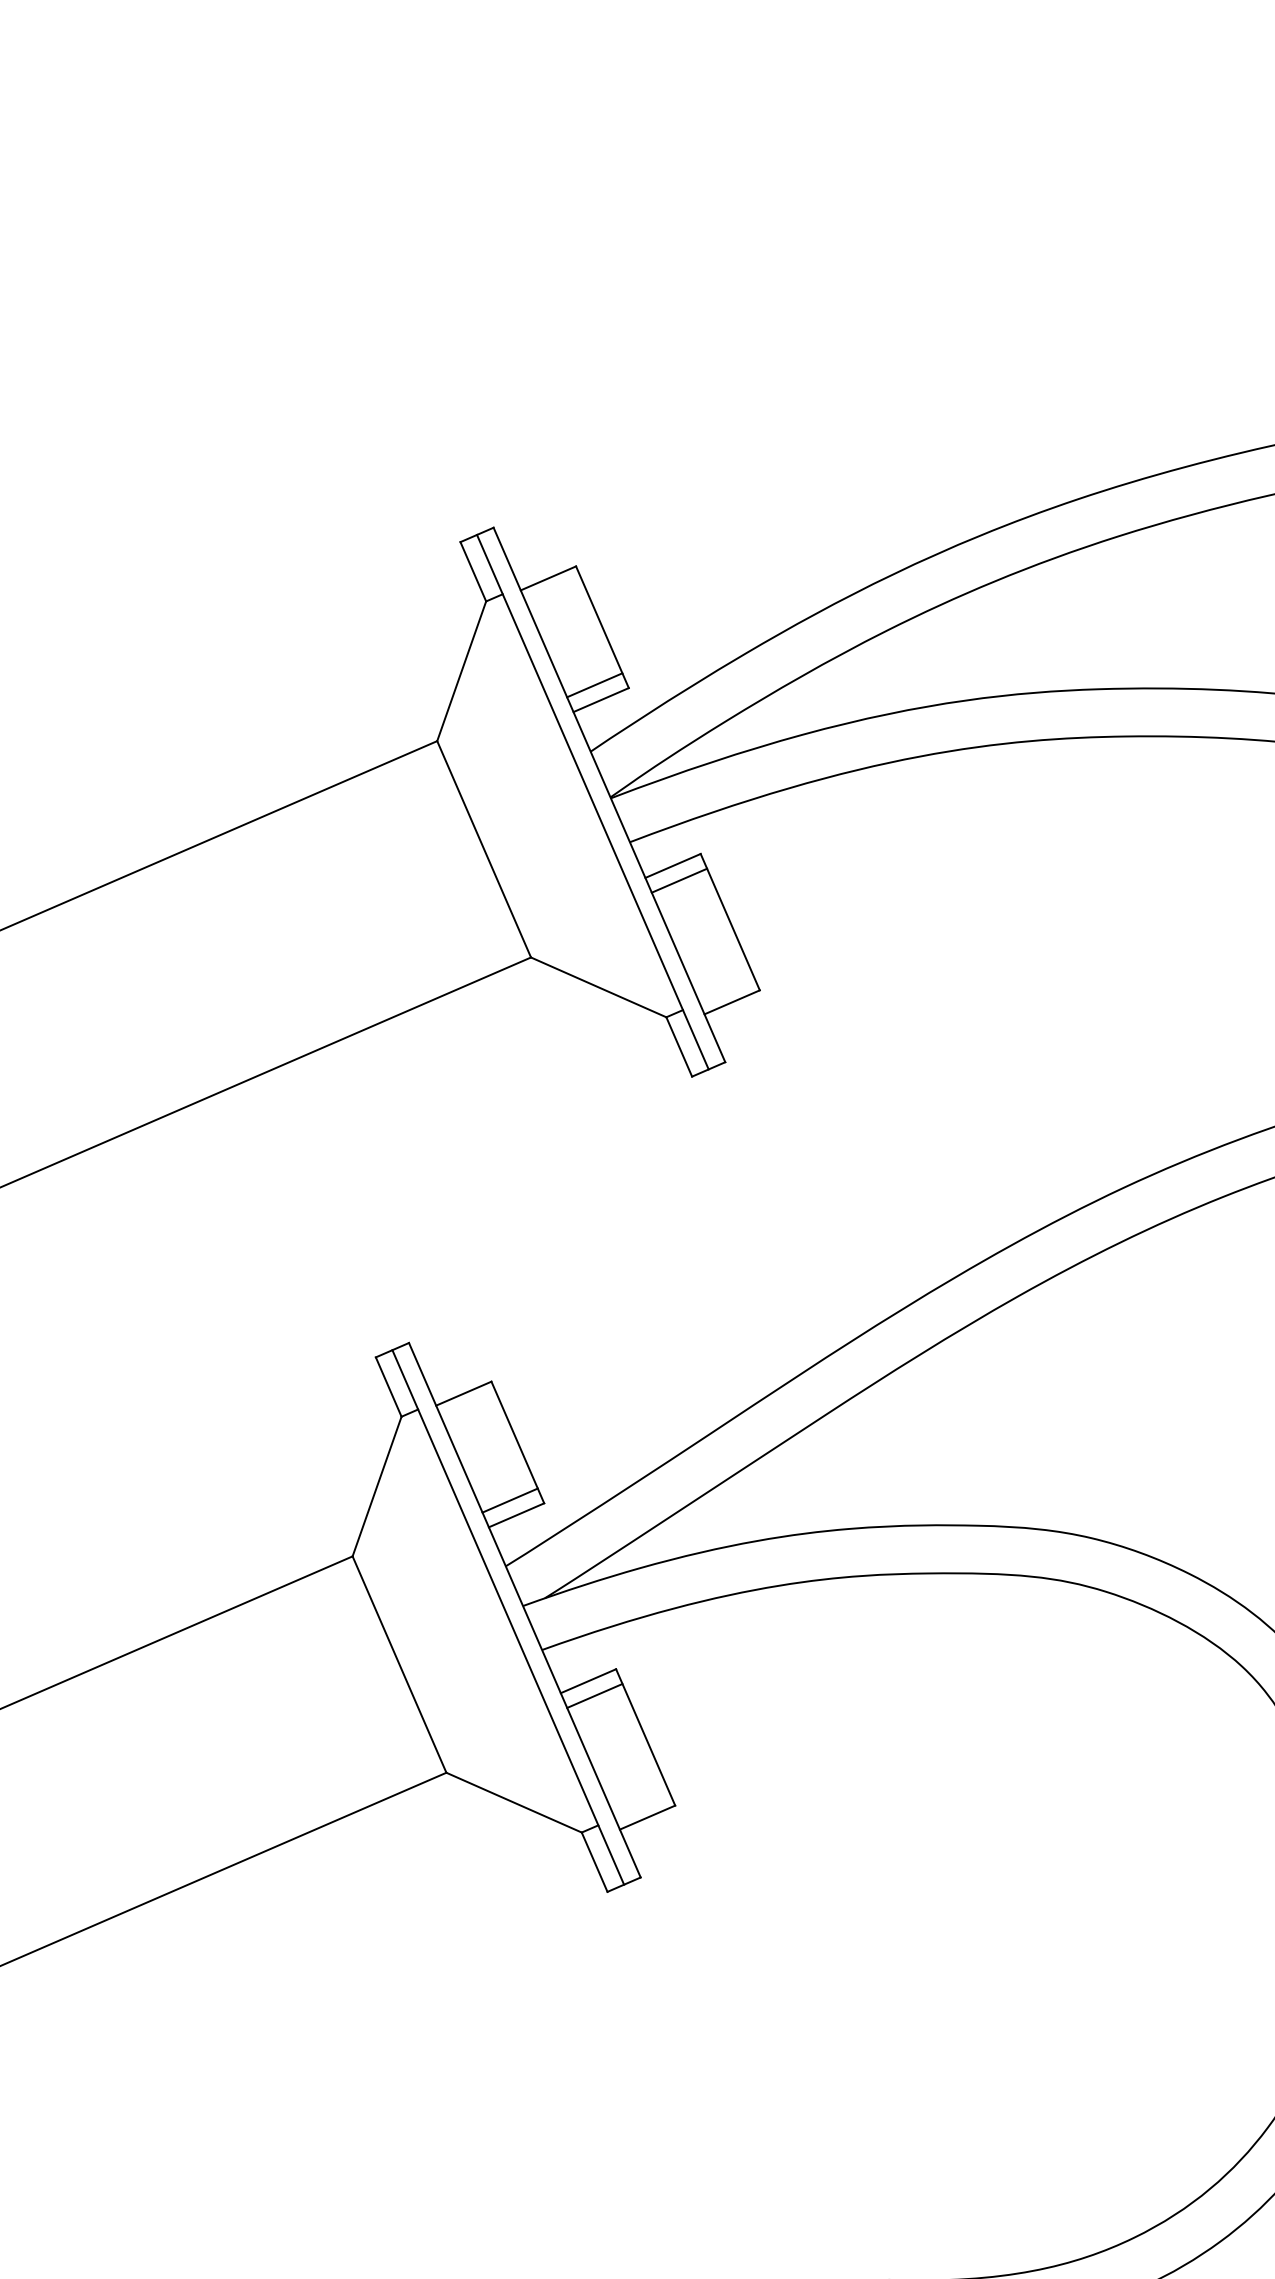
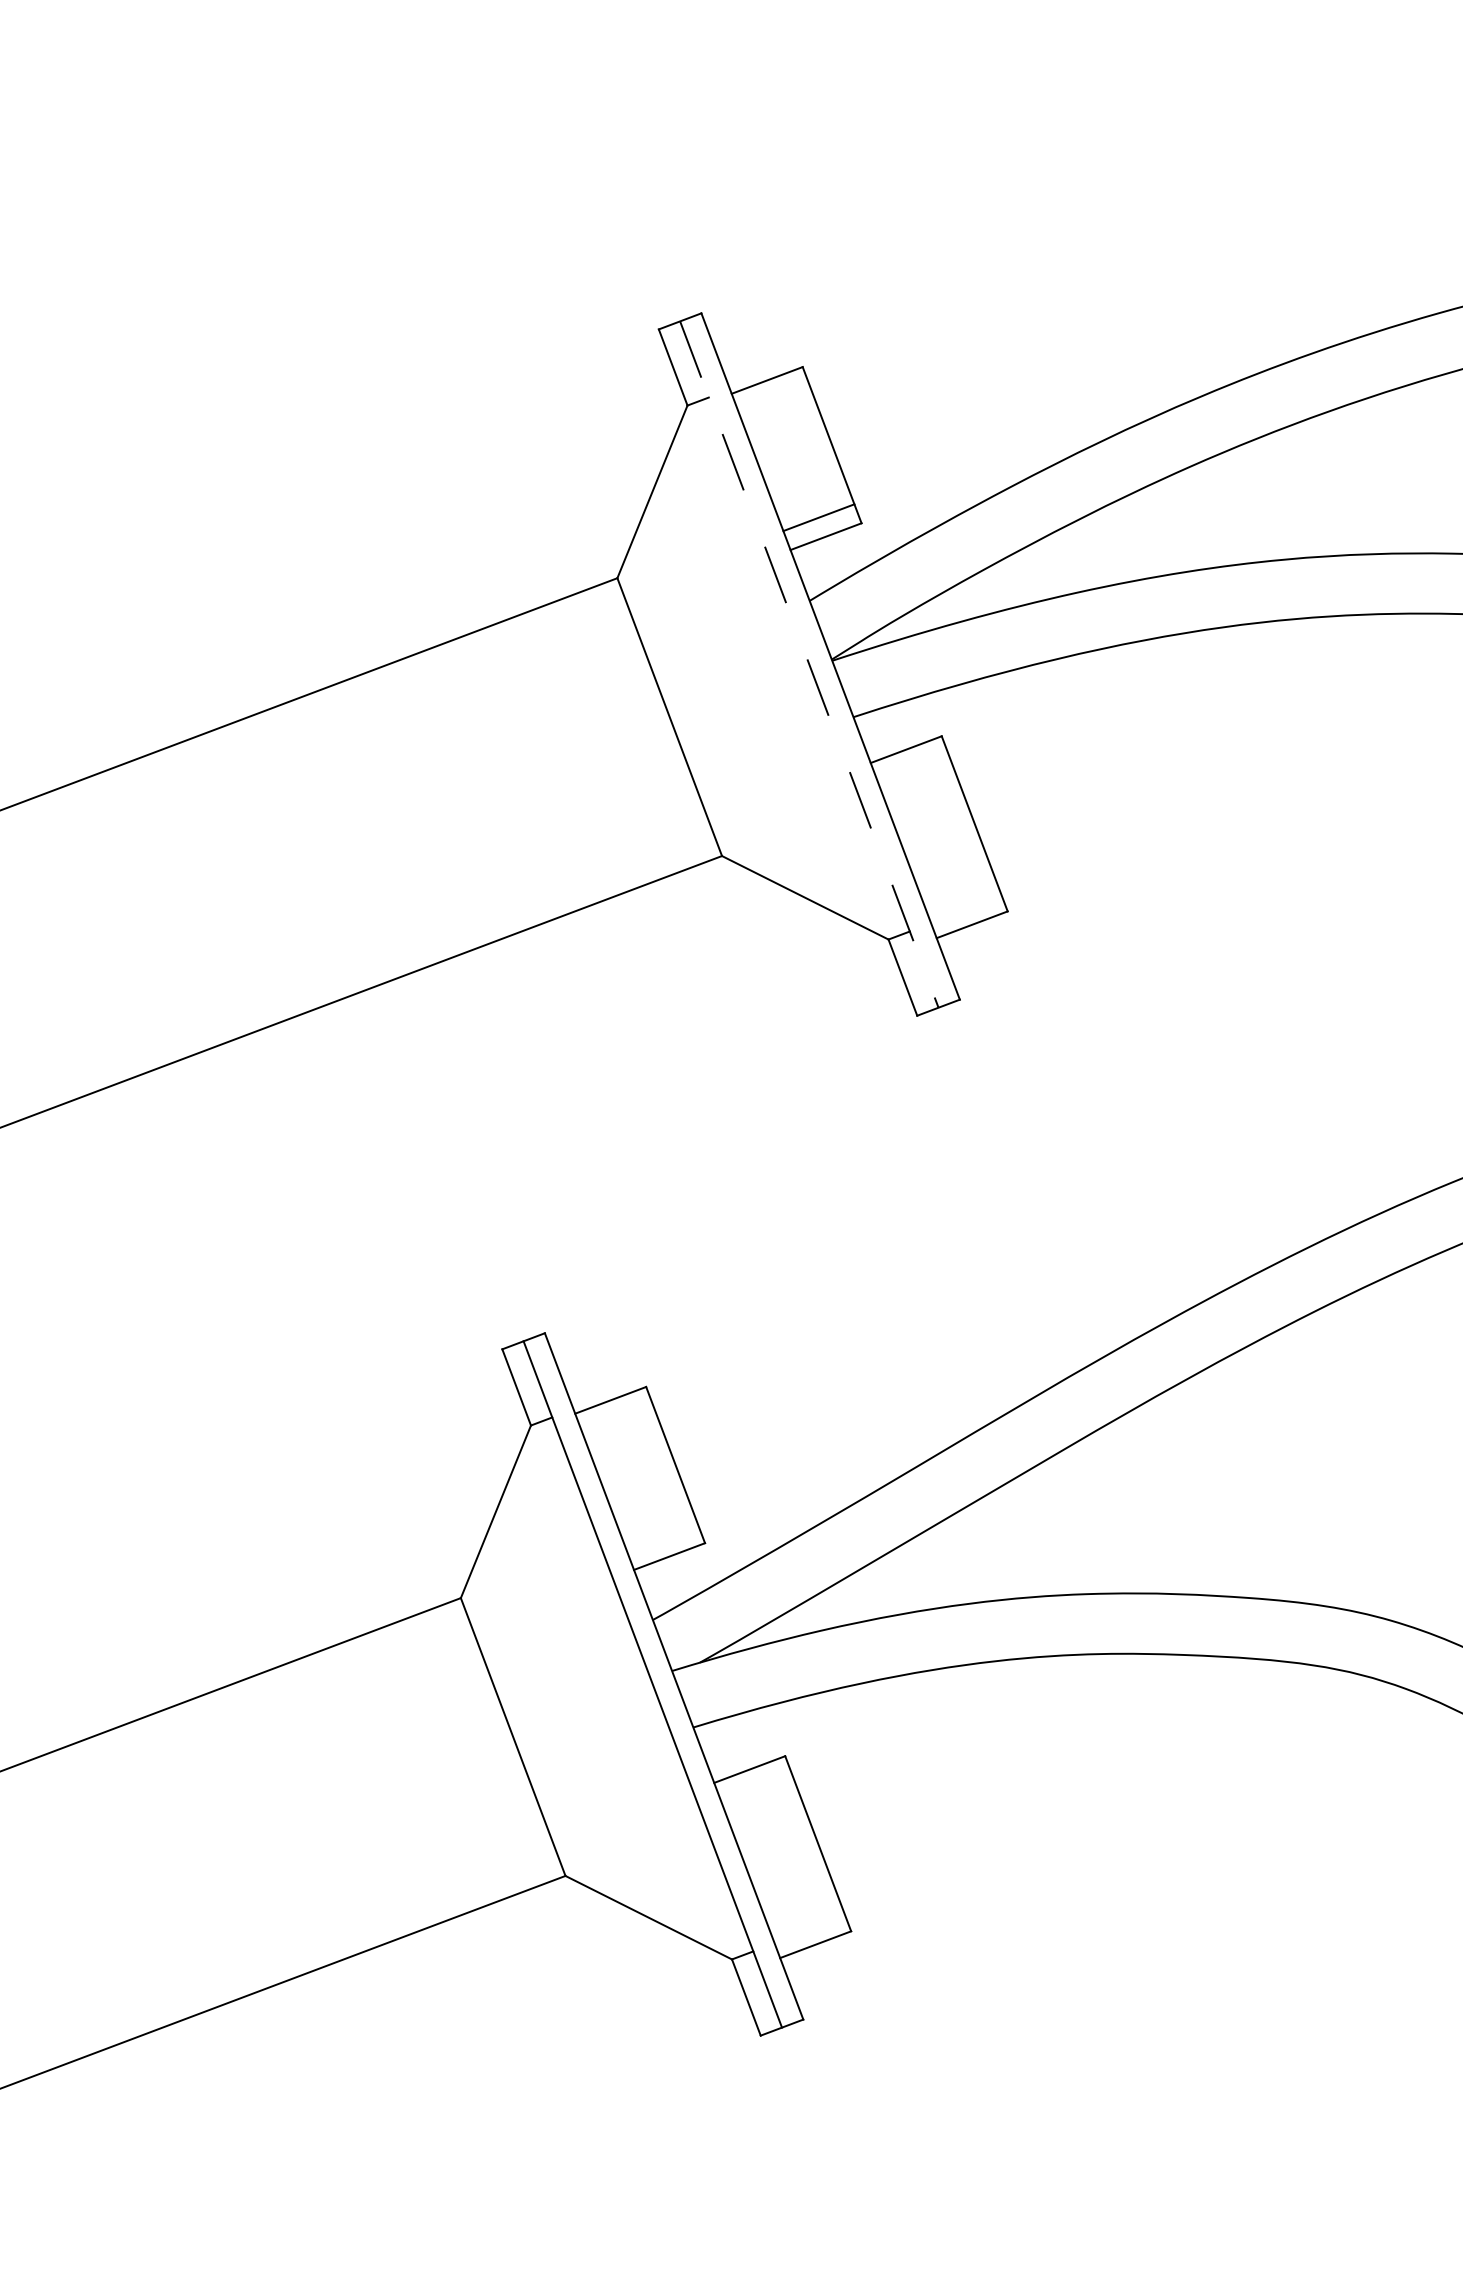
line: (593, 802) -> (810, 664), solid -> dashed
line: (679, 880) -> (913, 768), removed
line: (509, 1500) -> (661, 1537), removed
line: (594, 1695) -> (756, 1787), removed

